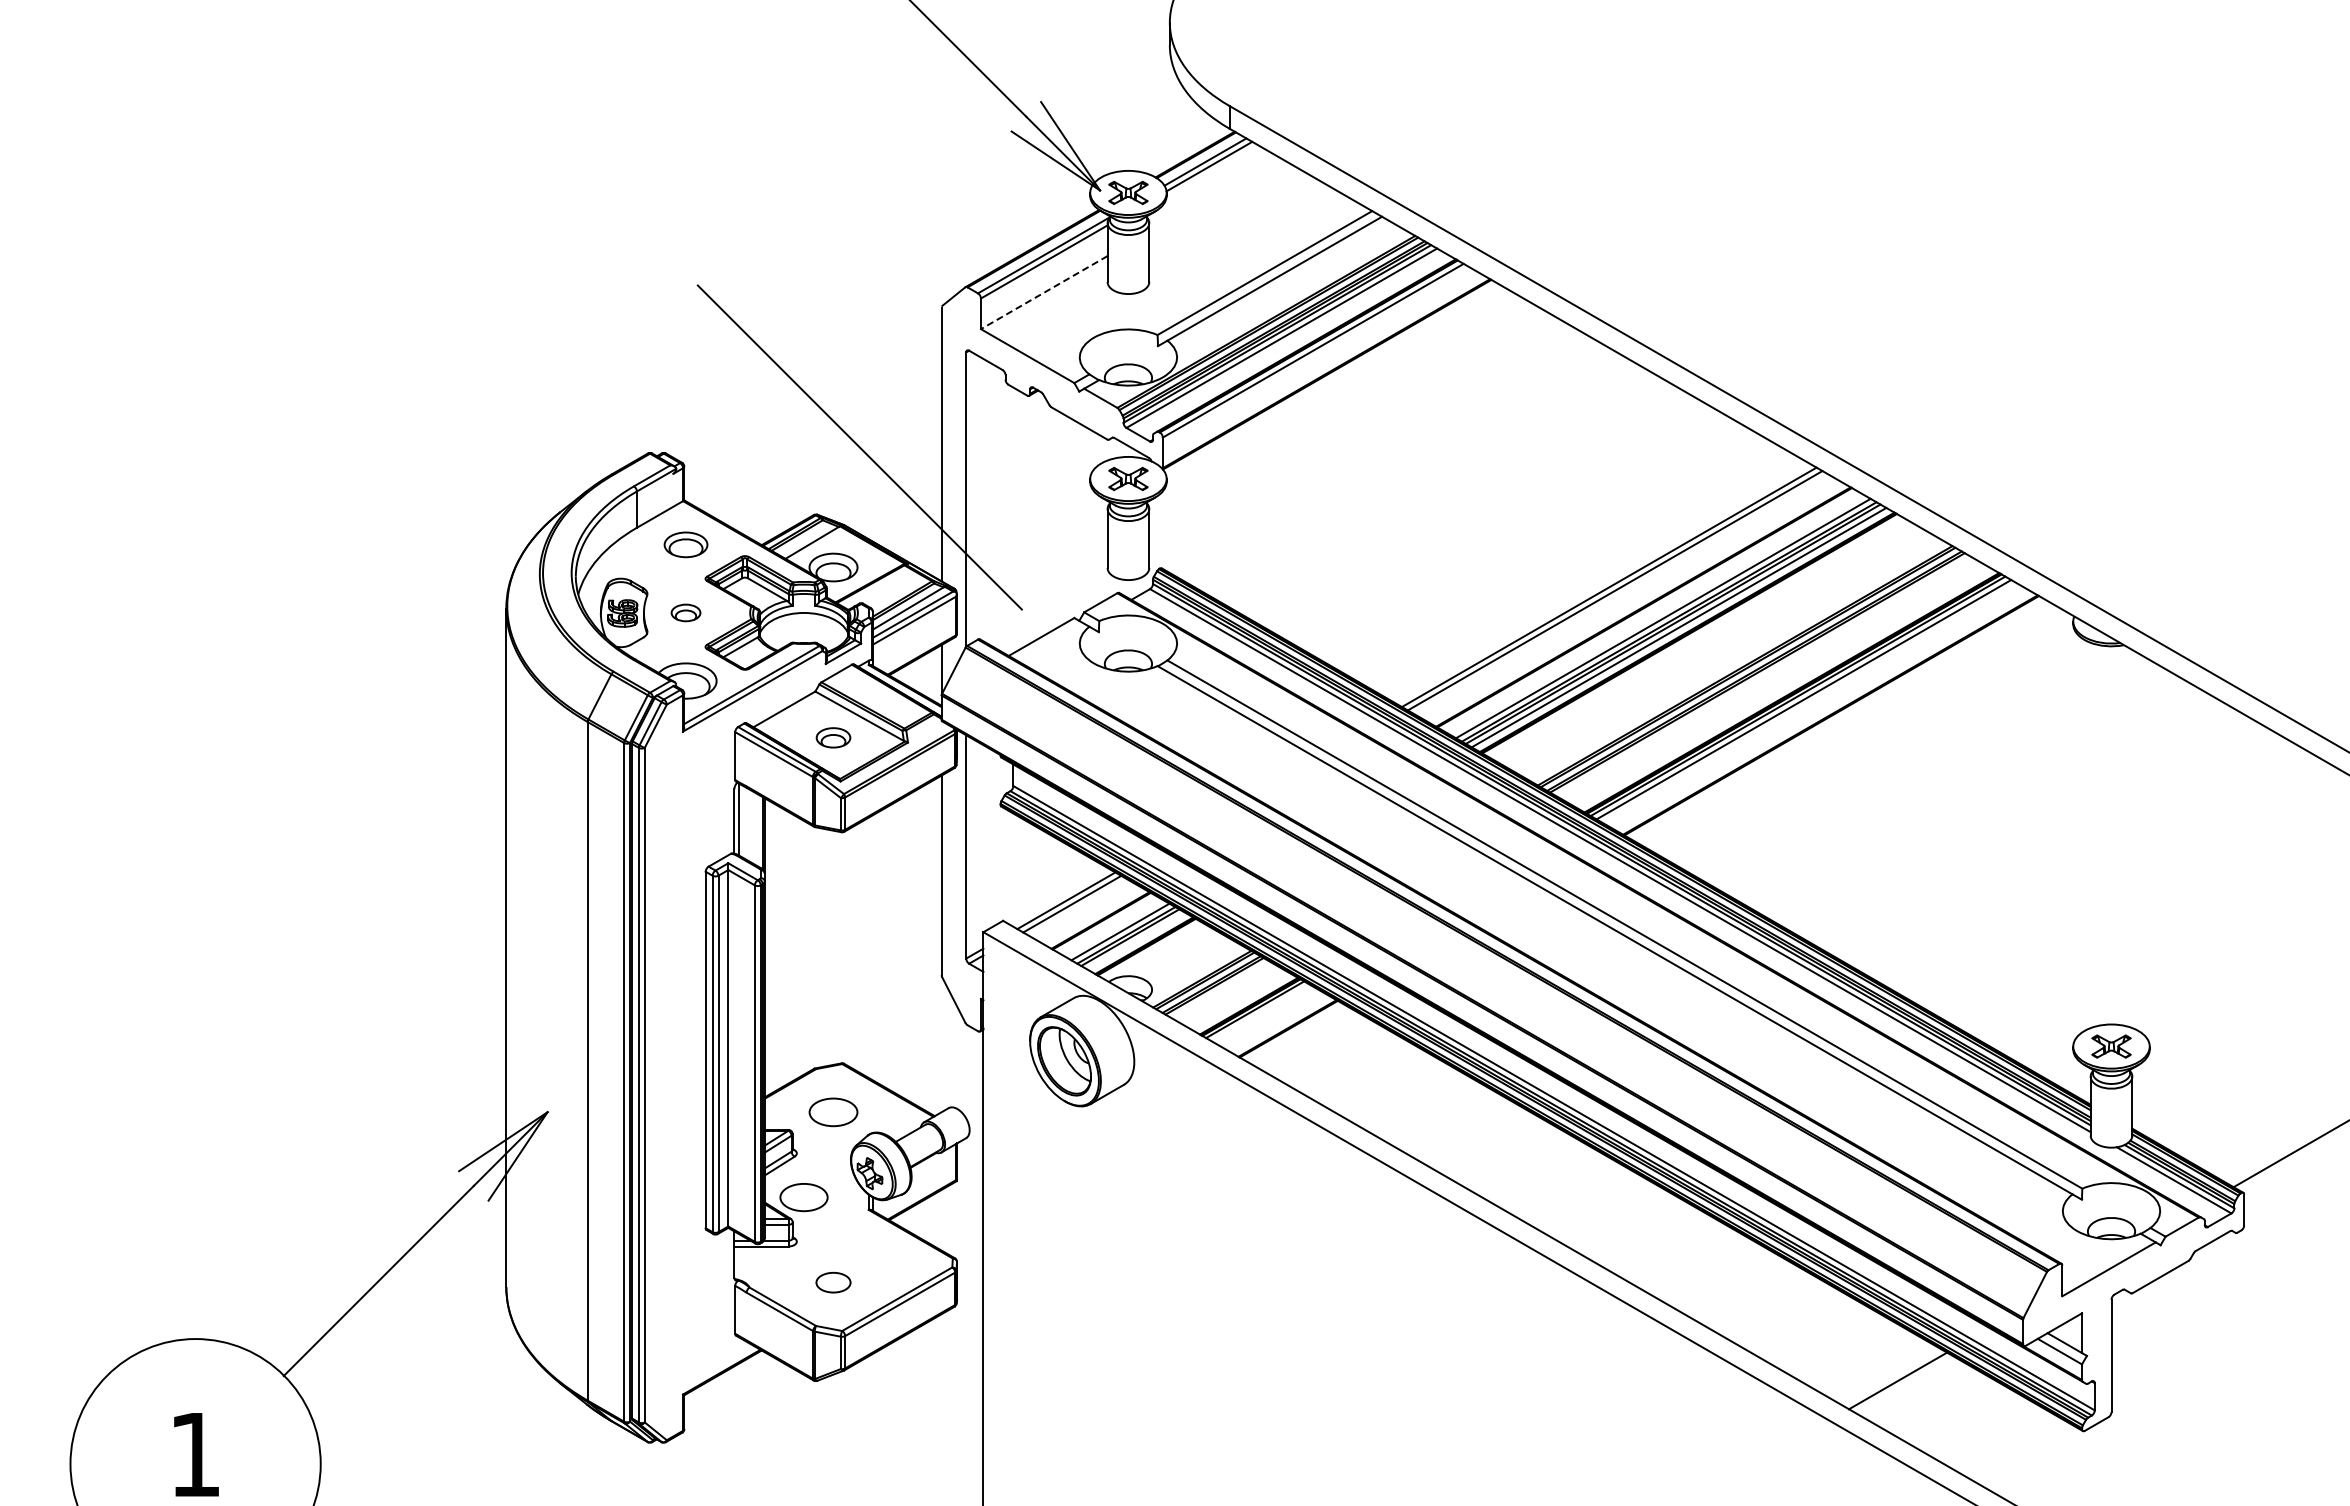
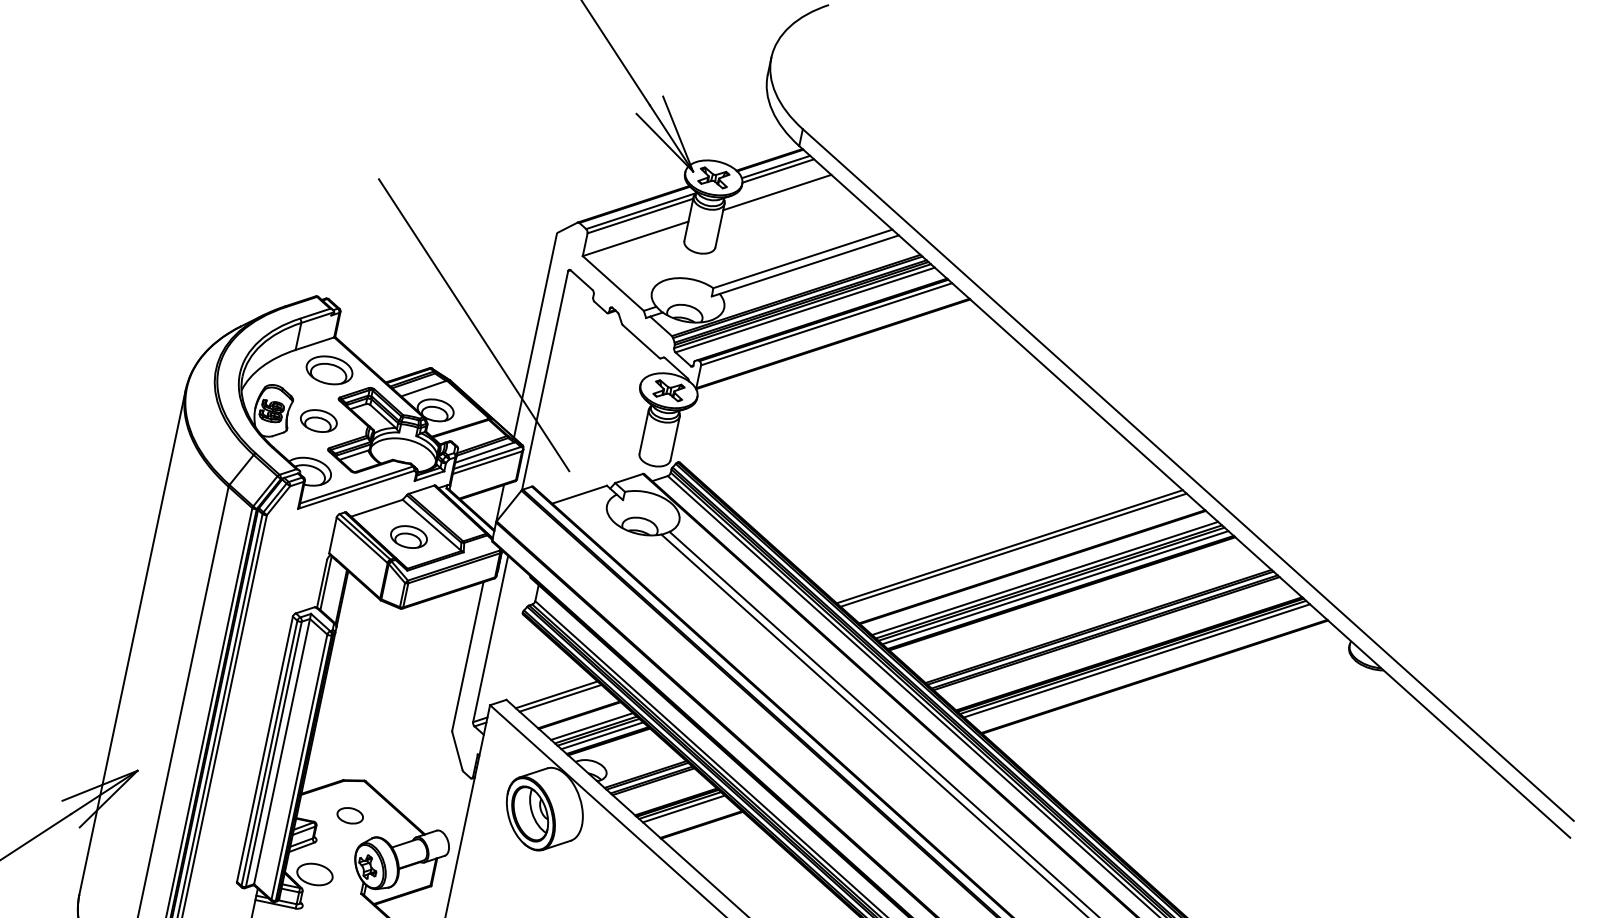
line: (1213, 194) -> (776, 192), added
line: (1043, 292) -> (635, 238), dashed -> solid
part: (685, 544) -> (329, 370), size x1.43
part: (685, 612) -> (318, 420), size x1.67
part: (833, 737) -> (409, 536), size x1.43
line: (1136, 940) -> (602, 735), added
line: (1261, 1012) -> (684, 808), added
part: (833, 1112) -> (350, 815), size x0.71

